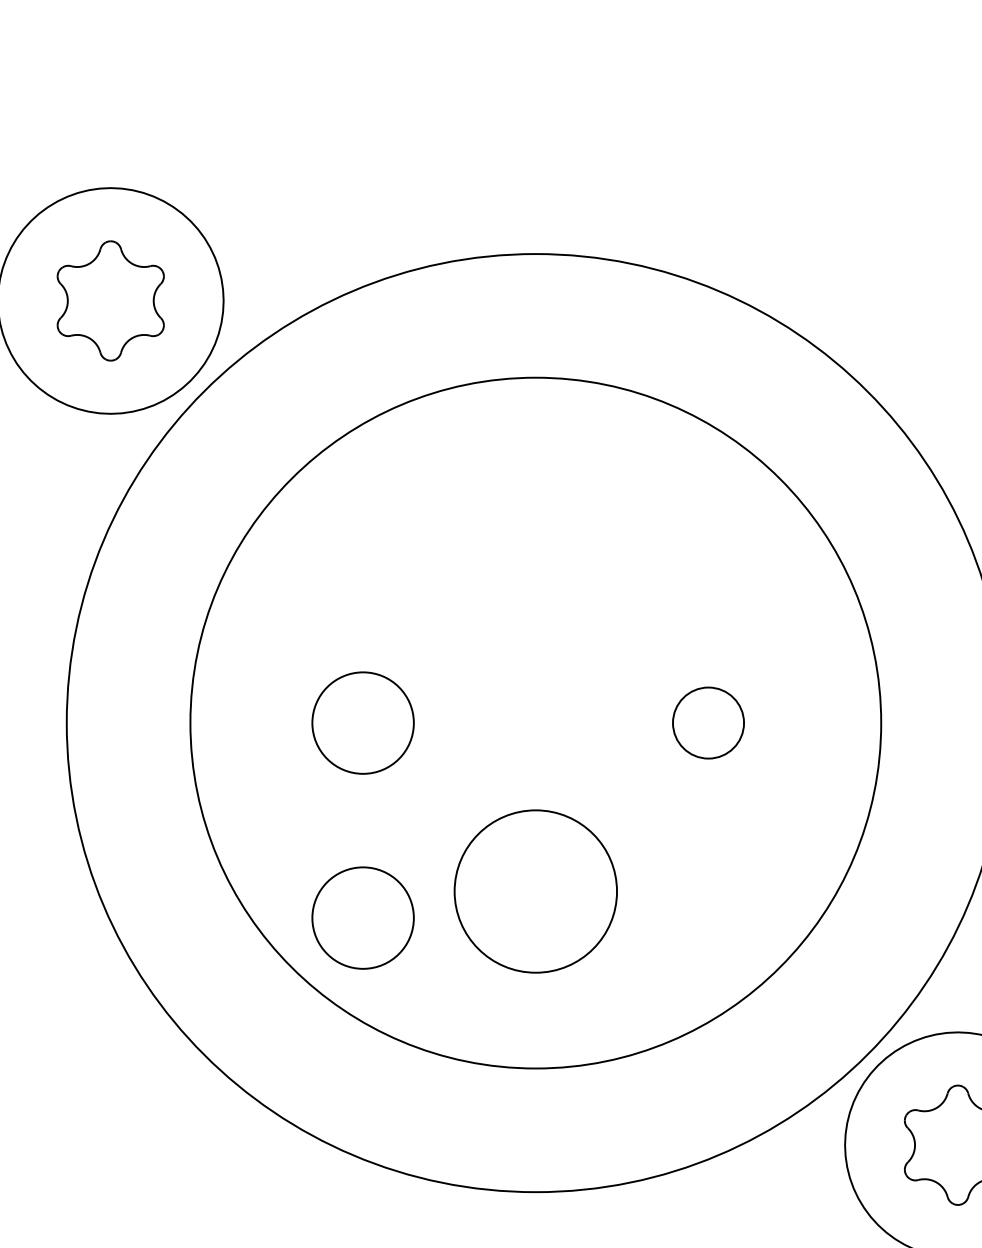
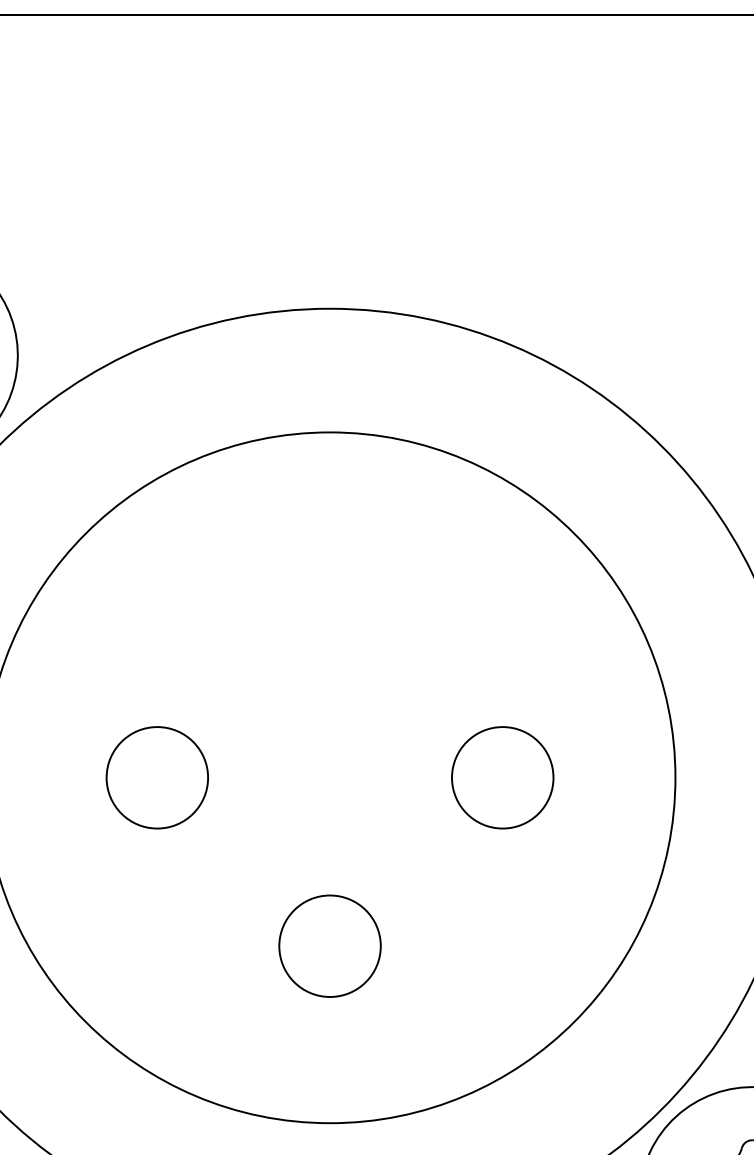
circle: (708, 722) -> (502, 777), size x1.43
circle: (535, 891) -> (329, 946), size x0.62
circle: (362, 917) -> (156, 972), removed

